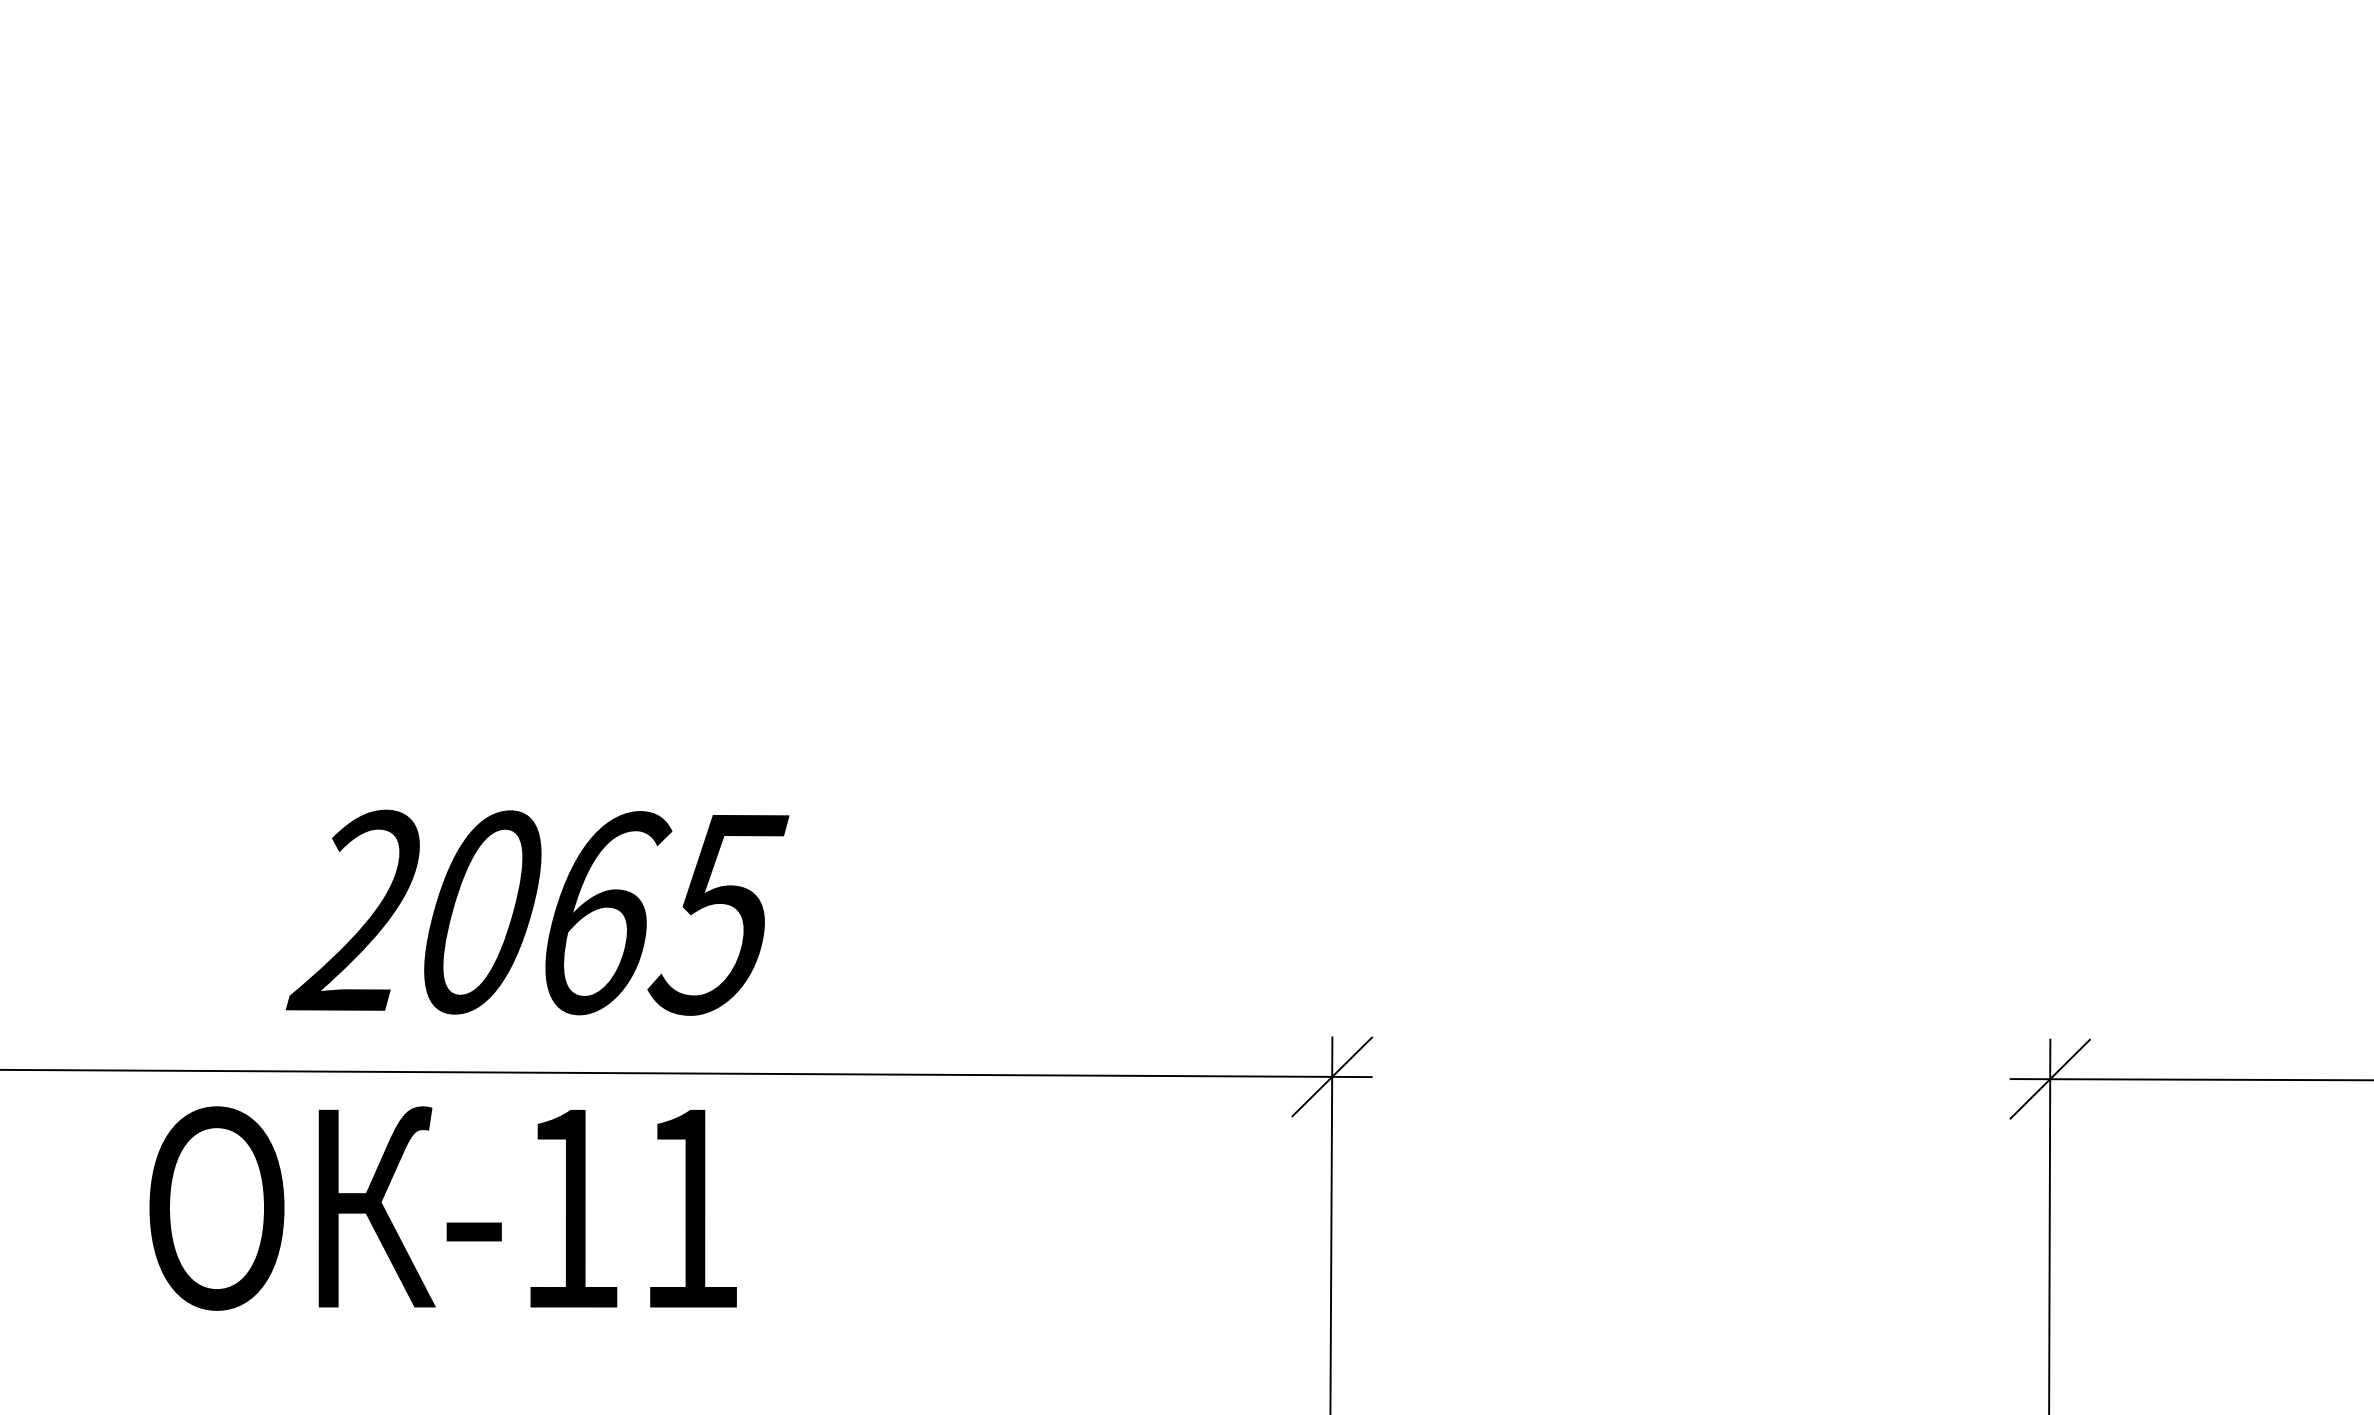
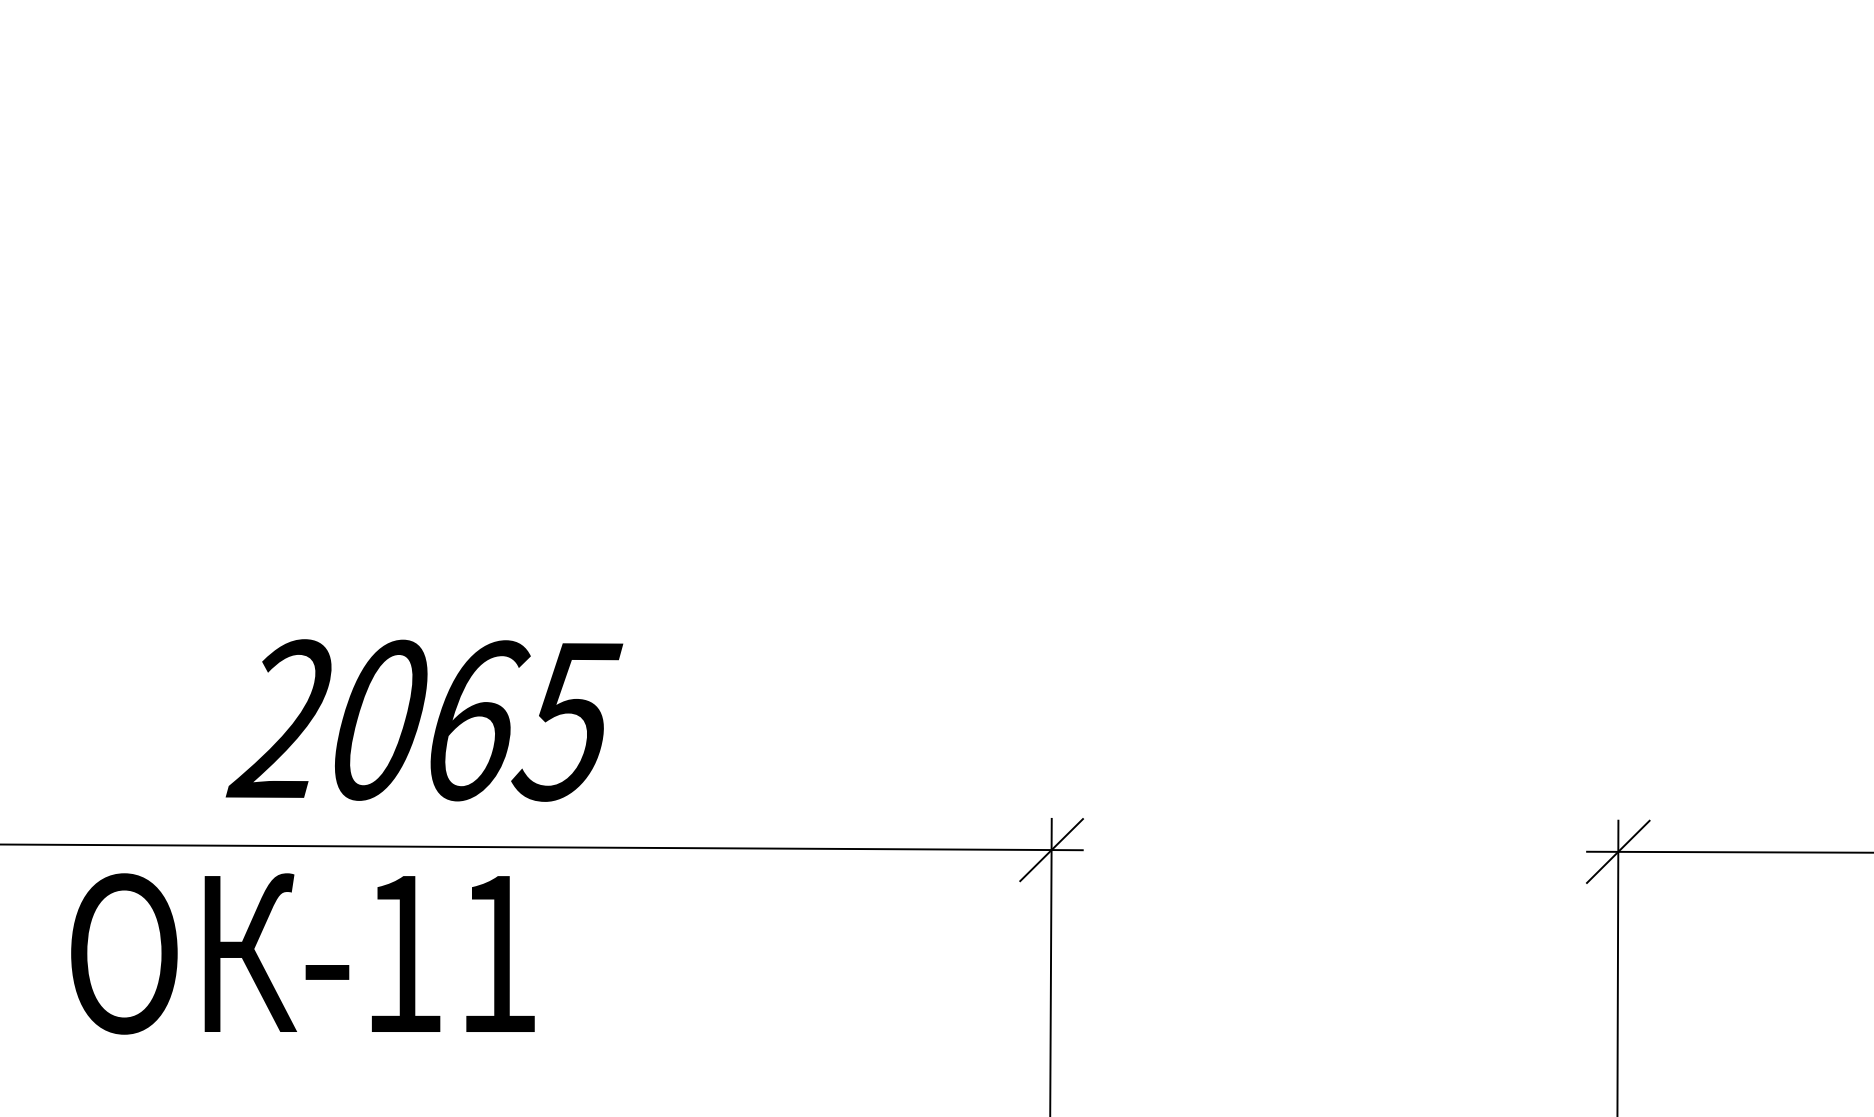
text: (442, 1207) -> (302, 953), moved

